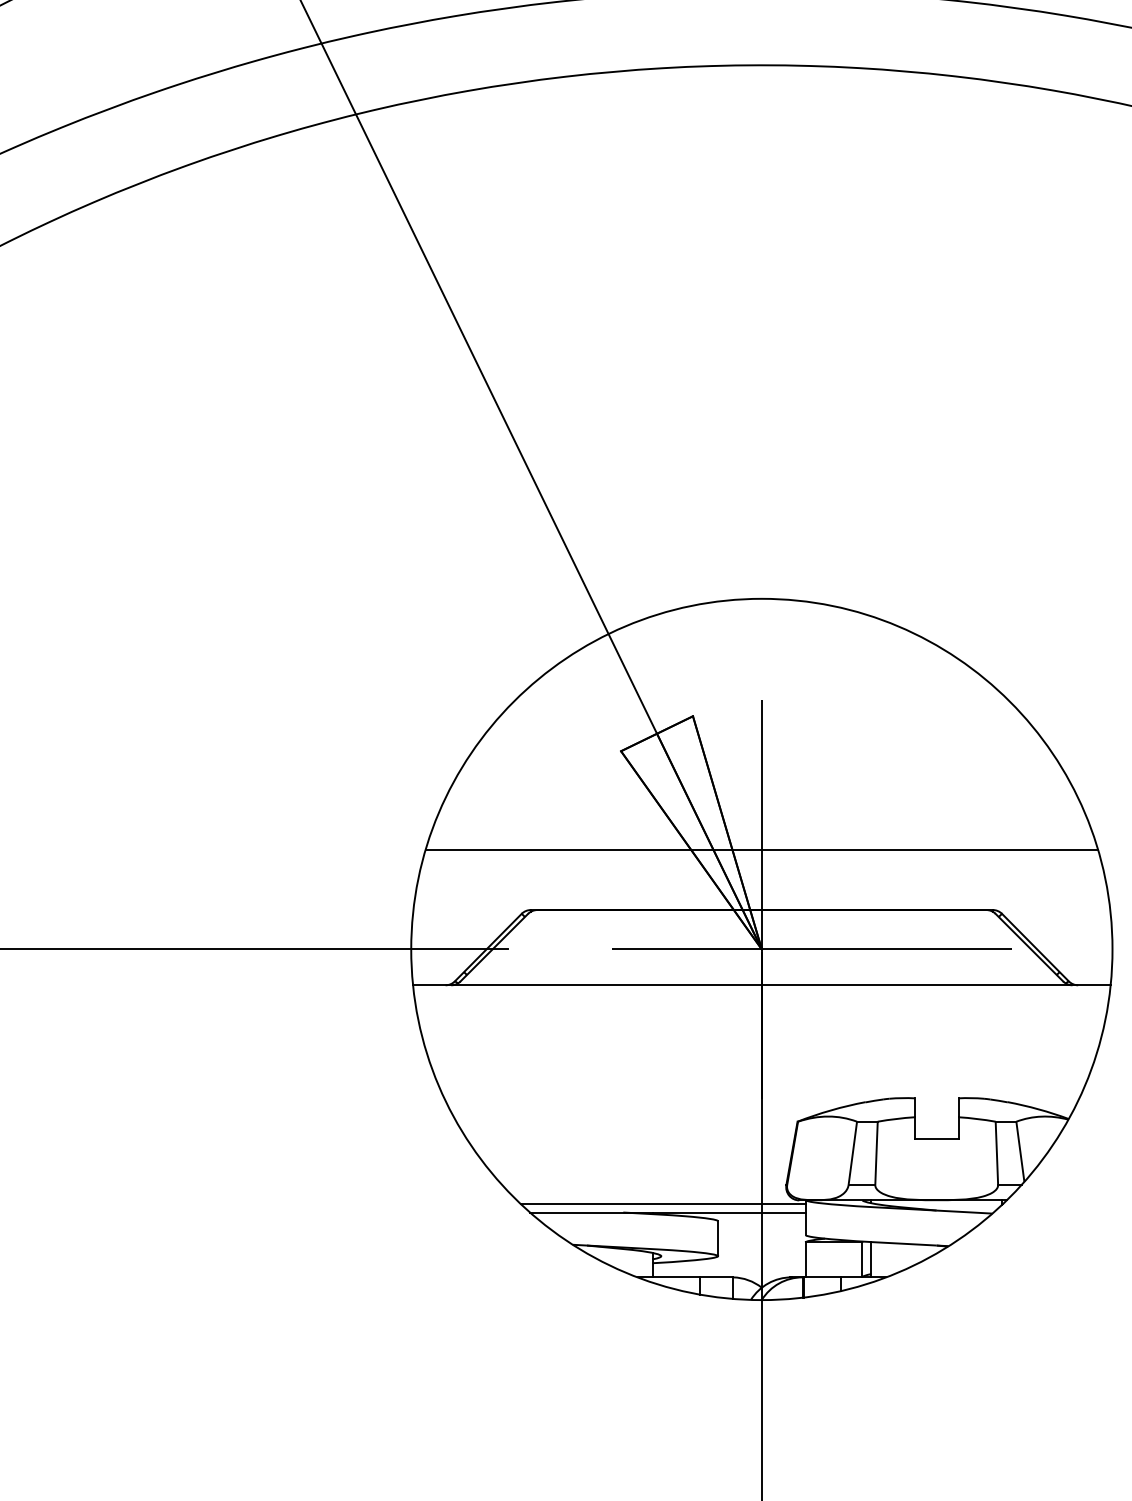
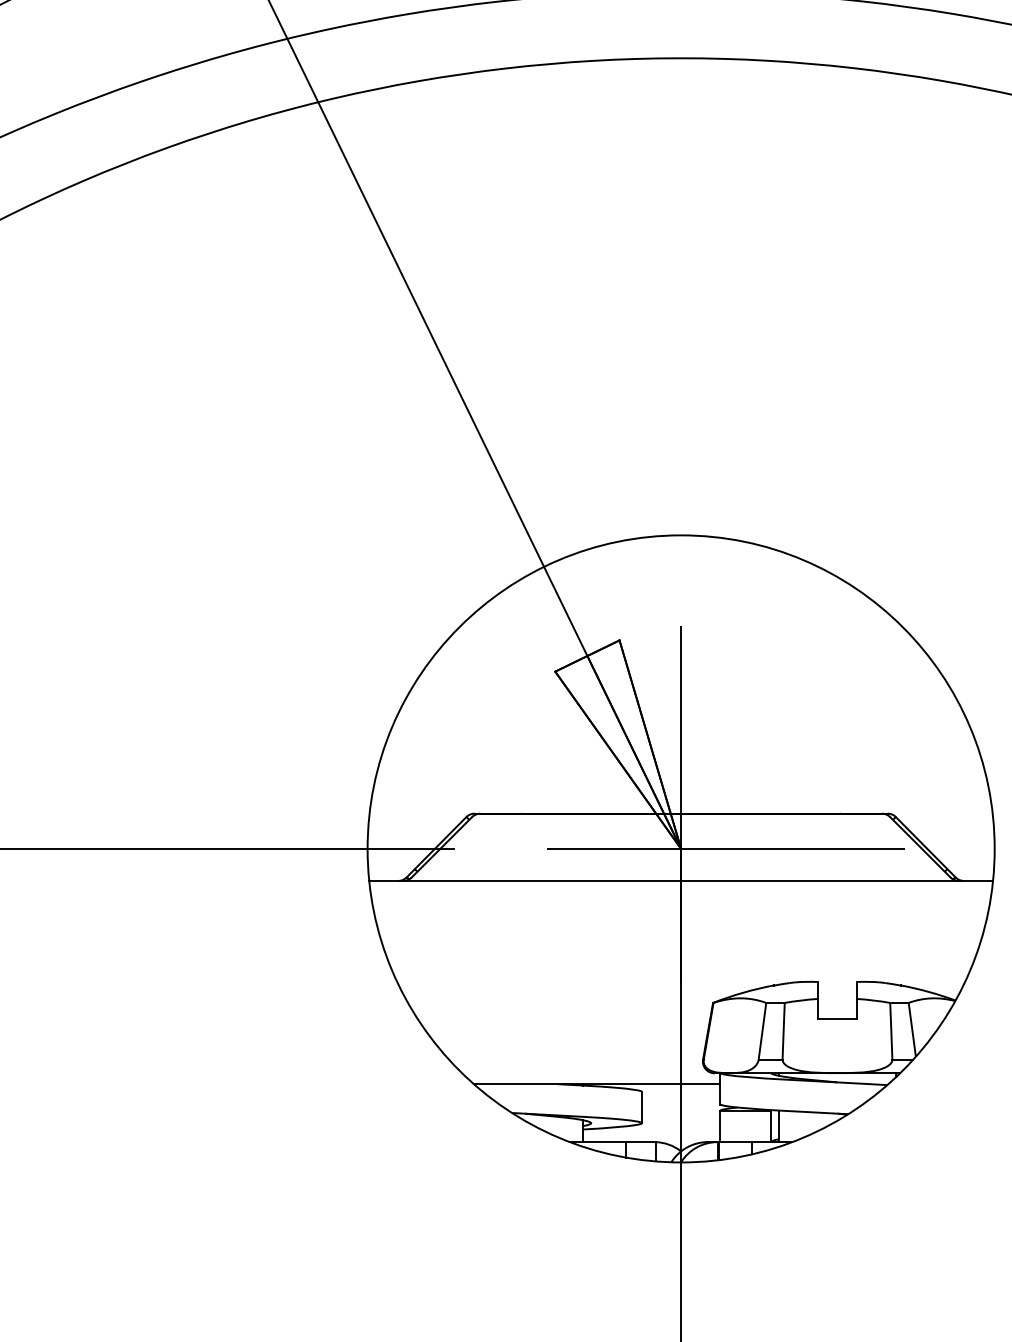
line: (761, 849) -> (680, 759), removed
line: (662, 1203) -> (592, 1076), removed

